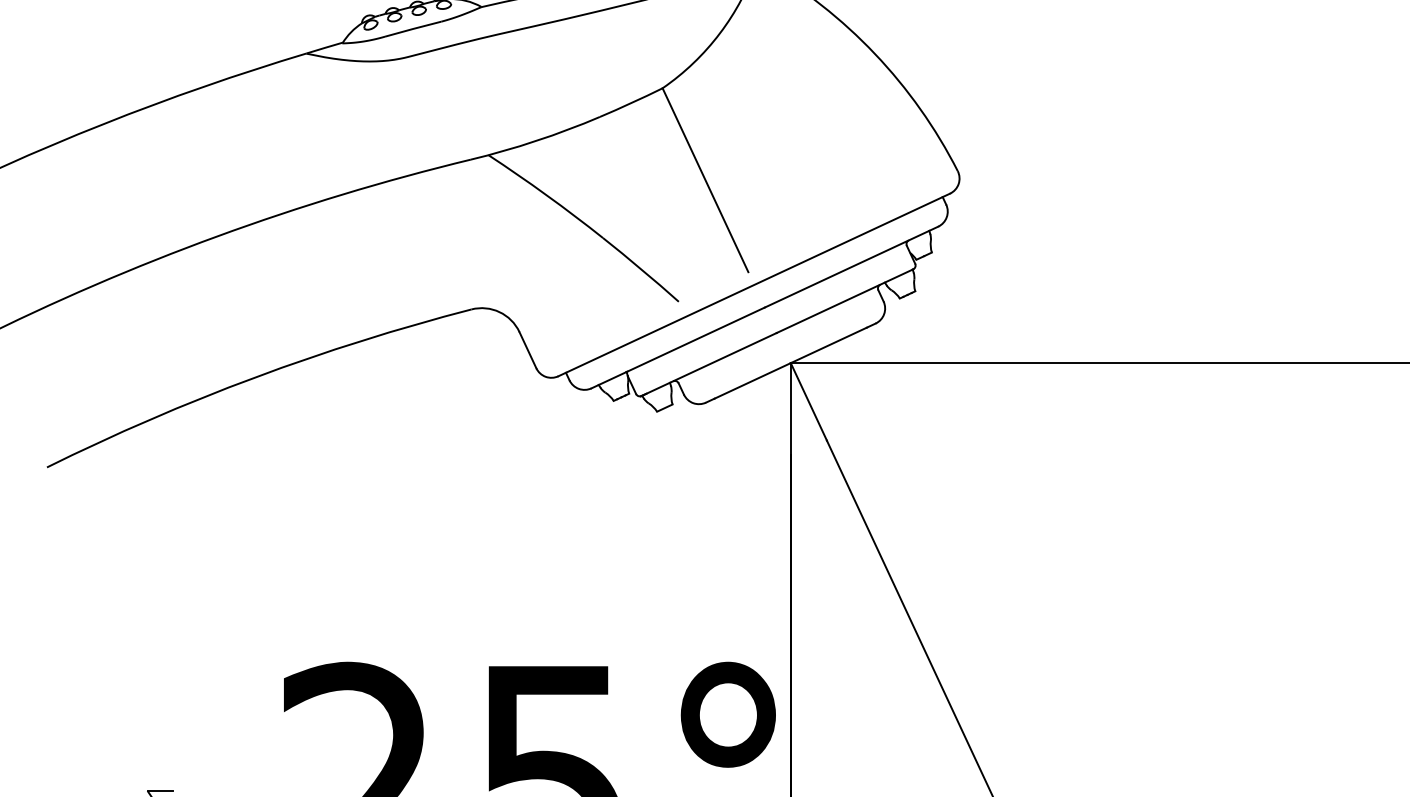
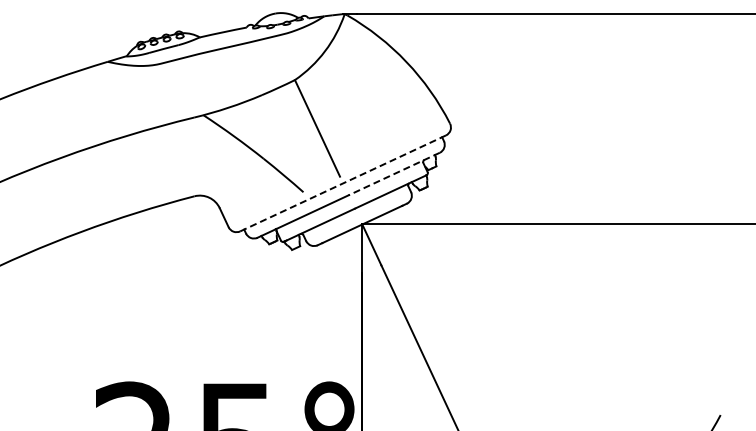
line: (850, 267) -> (393, 174), solid -> dashed
line: (753, 285) -> (342, 183), solid -> dashed

